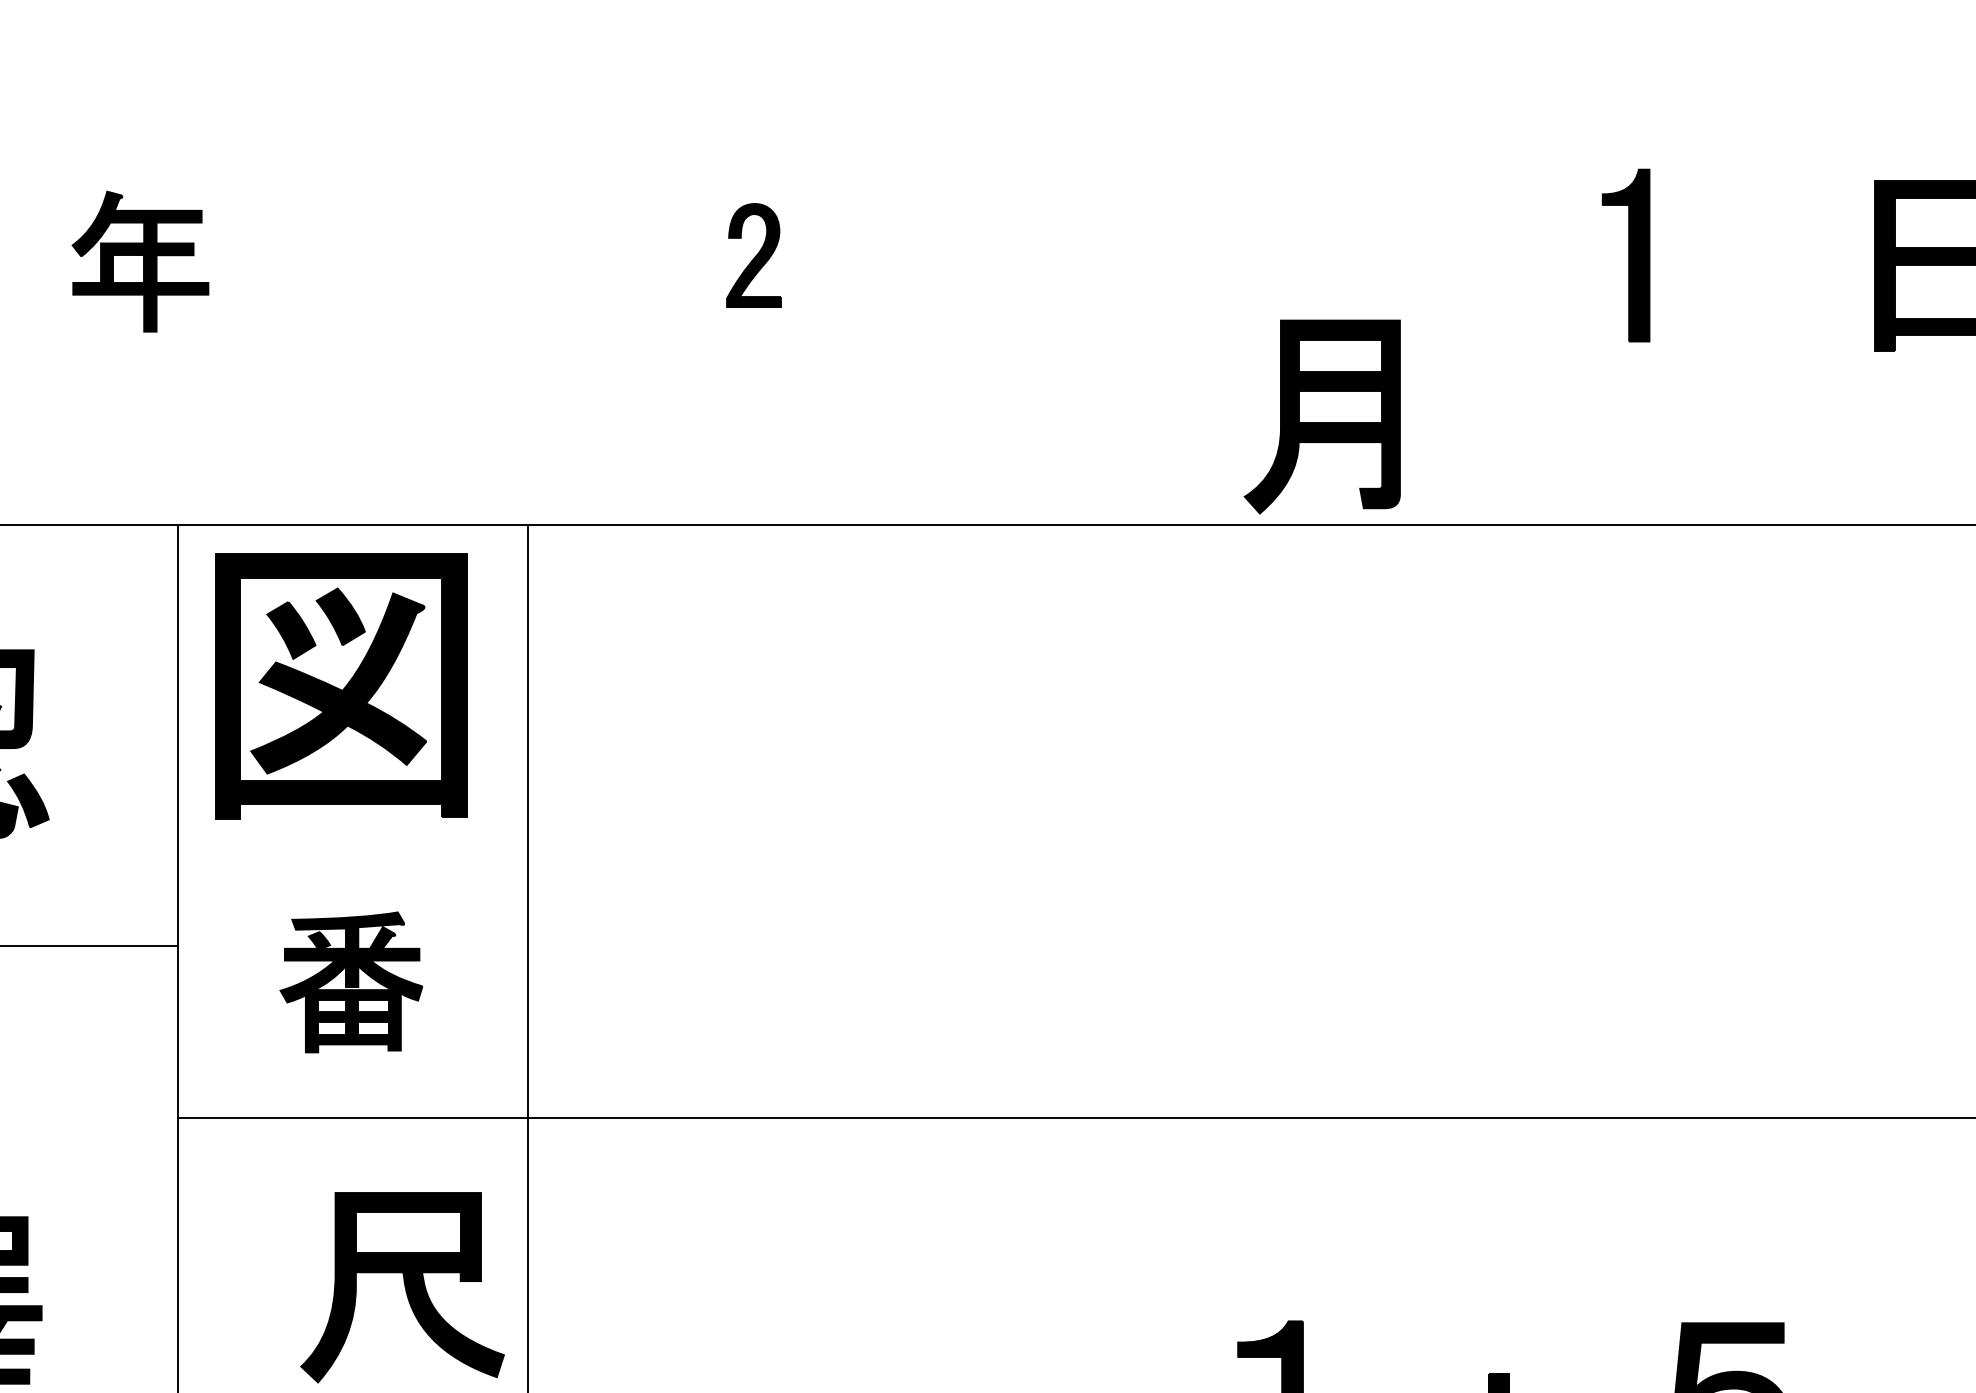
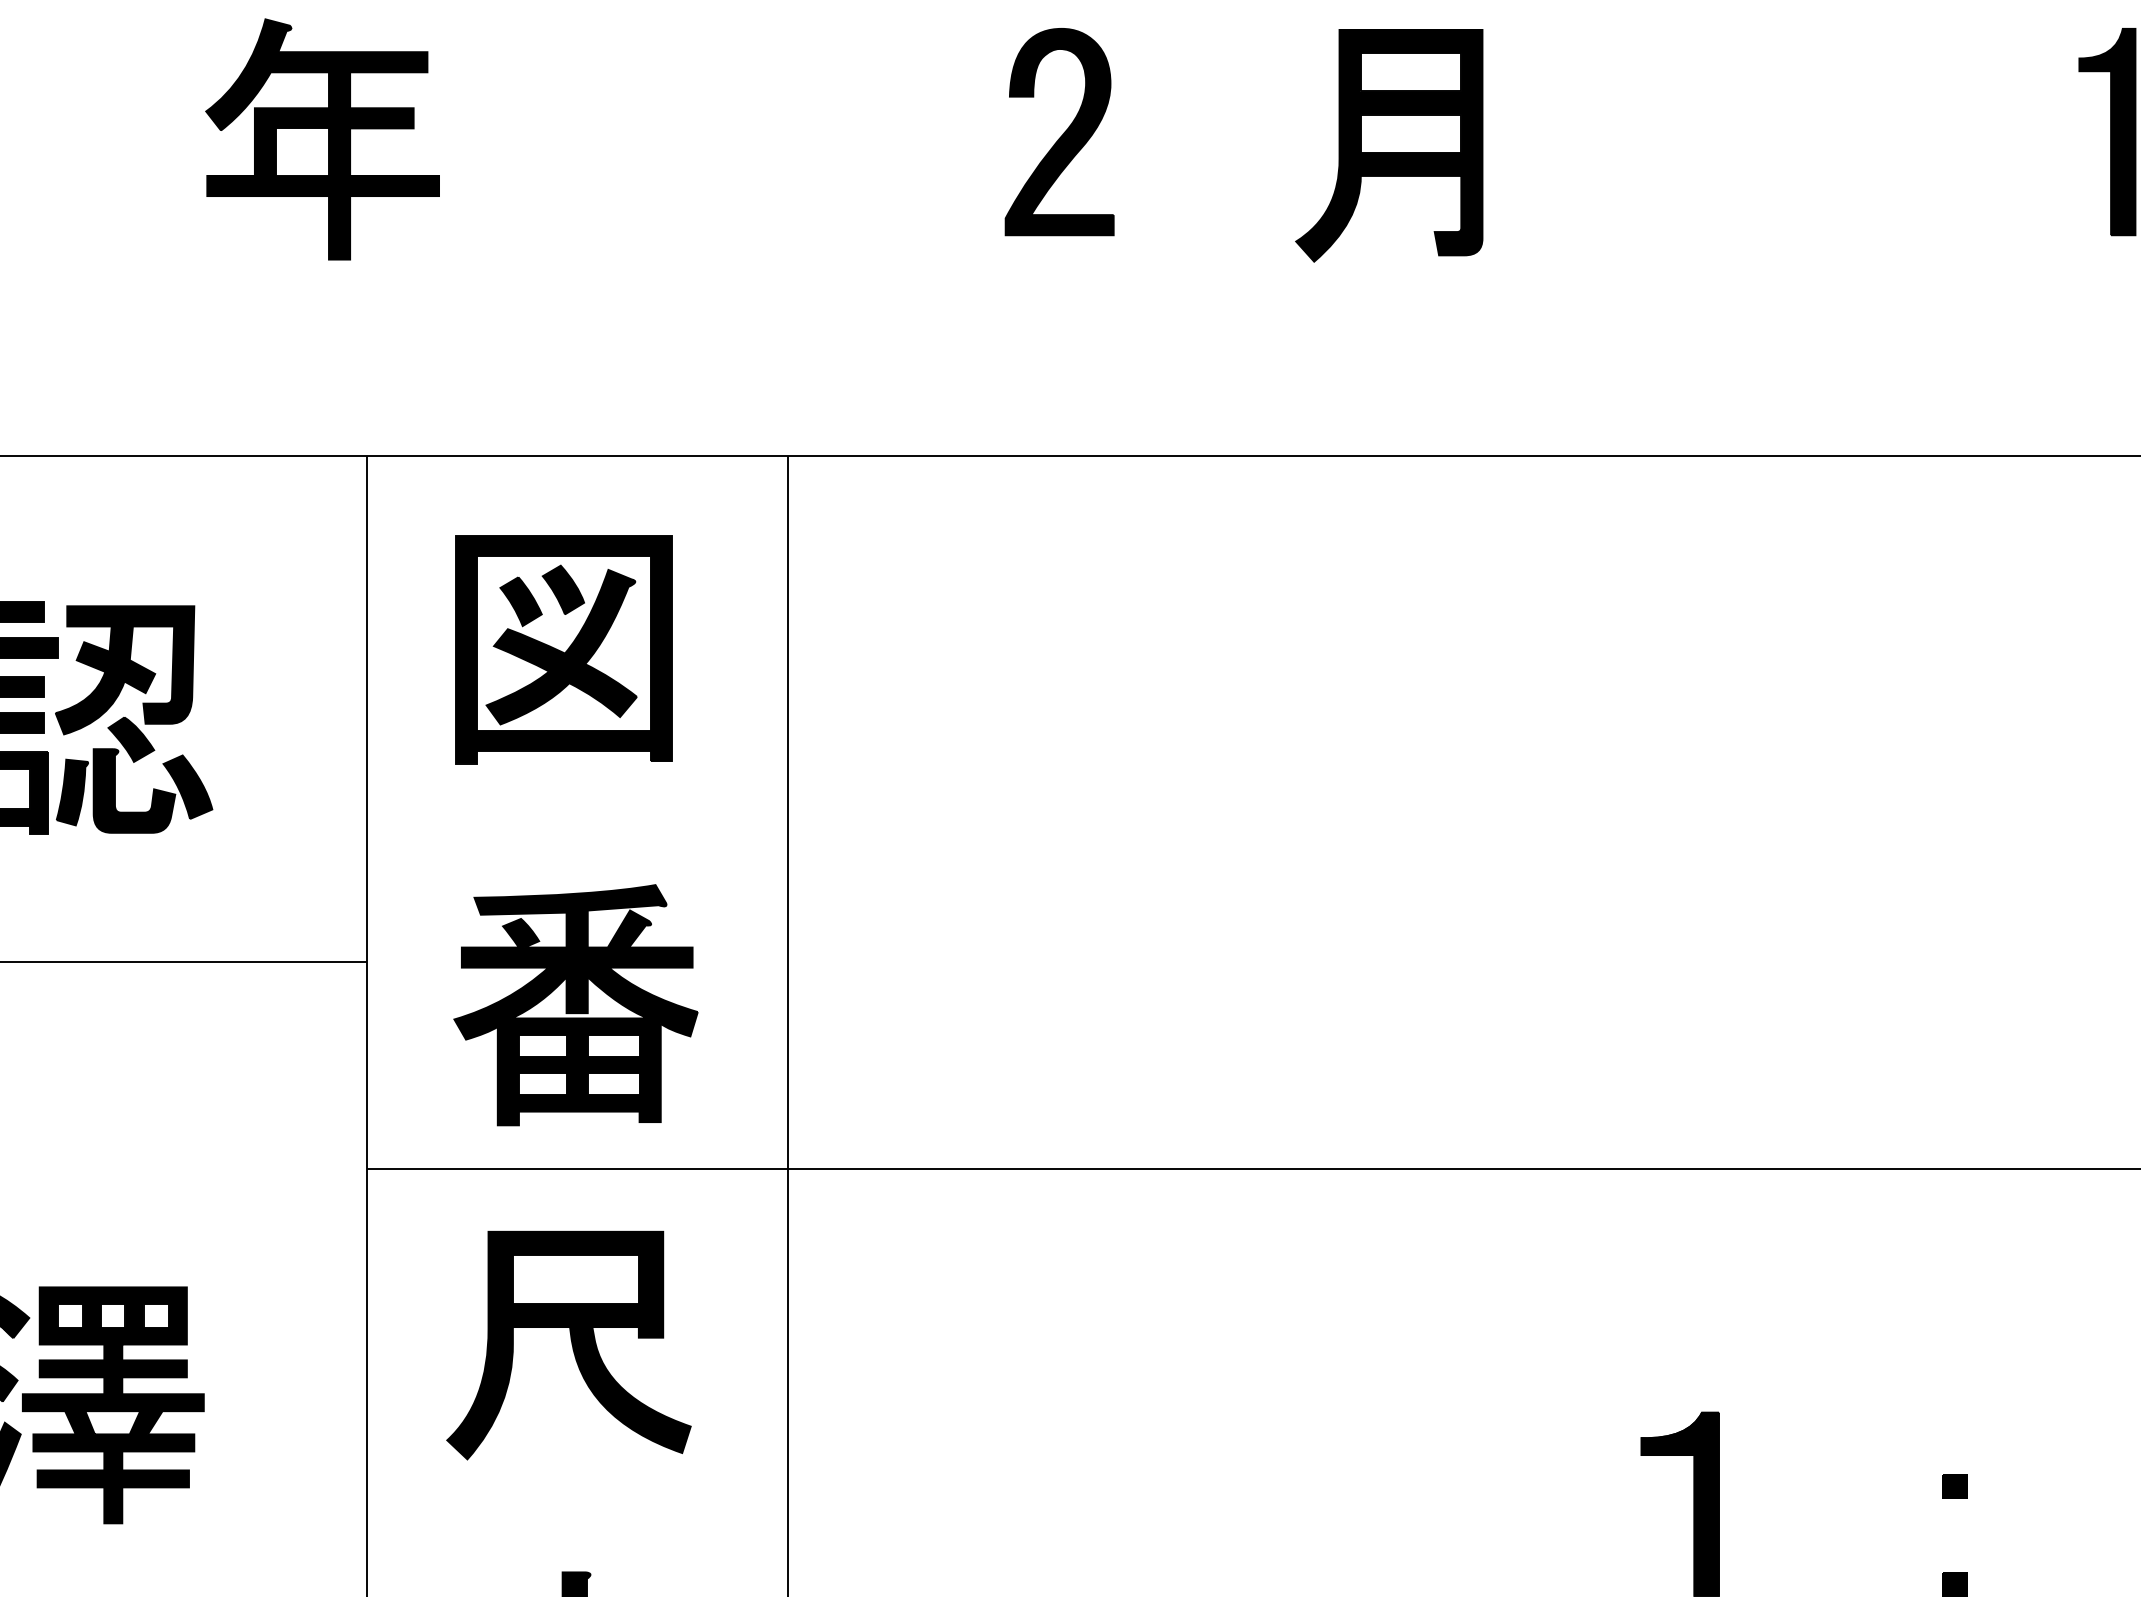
part: (753, 255) -> (1059, 131), size x1.67
part: (140, 261) -> (322, 139), size x1.43
part: (1321, 416) -> (1388, 145), moved
part: (341, 686) -> (564, 649), size x0.71
part: (351, 982) -> (576, 1005), size x1.43
part: (402, 1287) -> (568, 1345), moved

